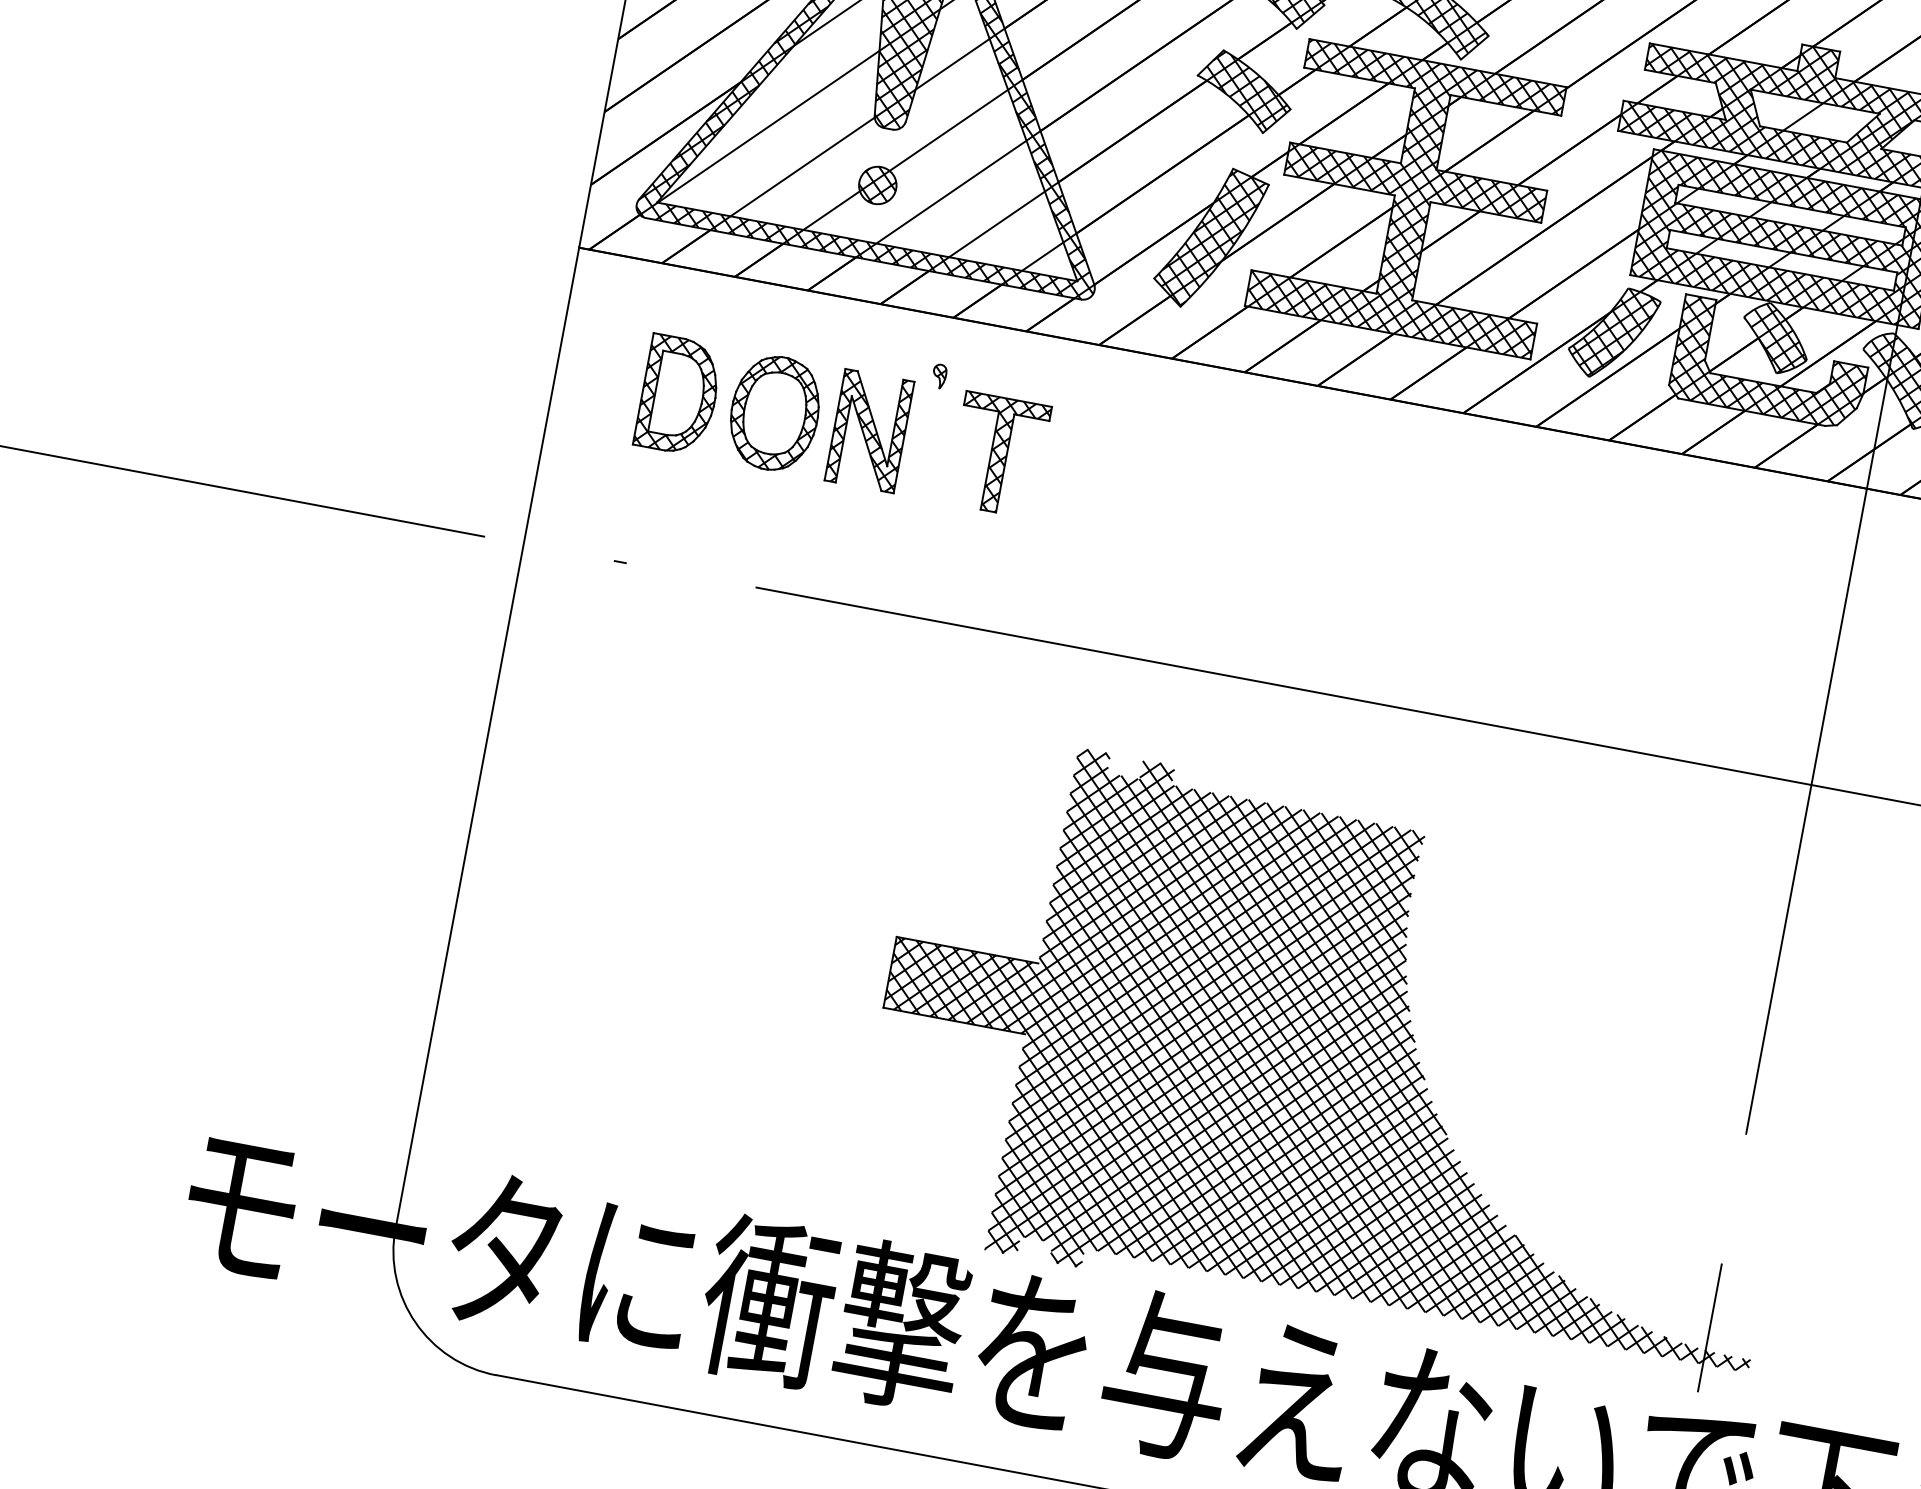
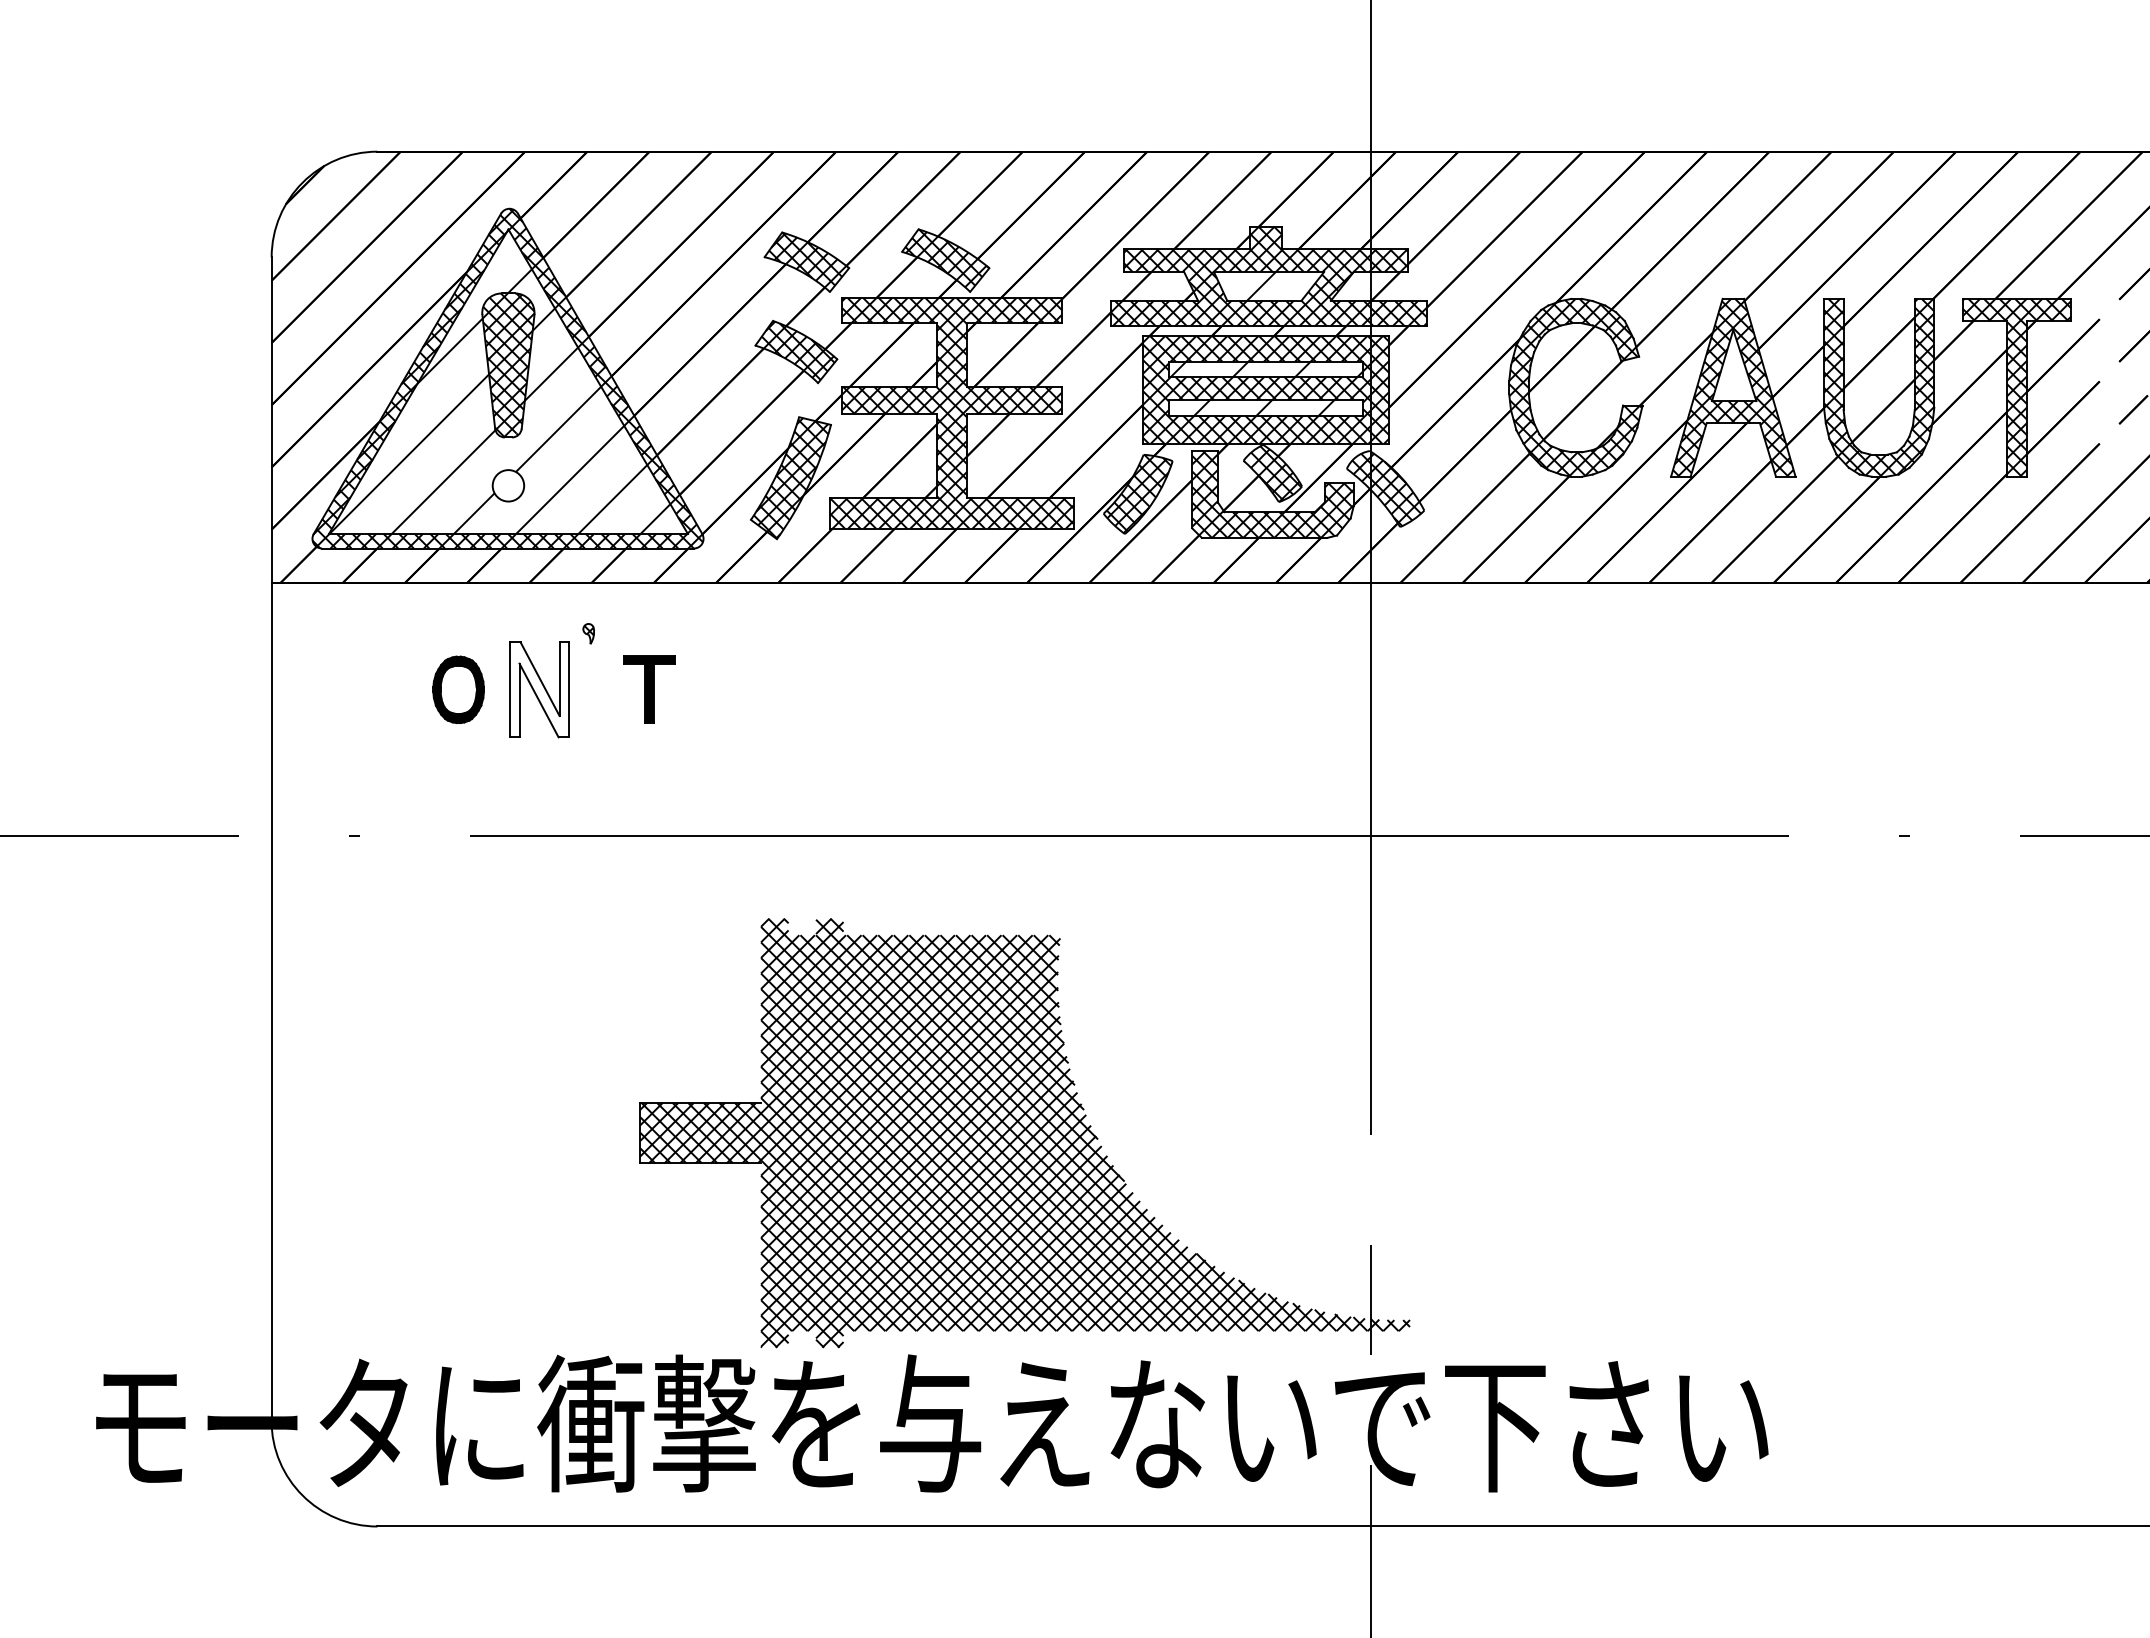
hatch: (877, 185) -> (508, 485), removed
part: (678, 395) -> (376, 689), removed
part: (774, 413) -> (458, 689), size x0.7
hatch: (869, 430) -> (539, 689), removed
part: (998, 454) -> (649, 689), size x0.7

